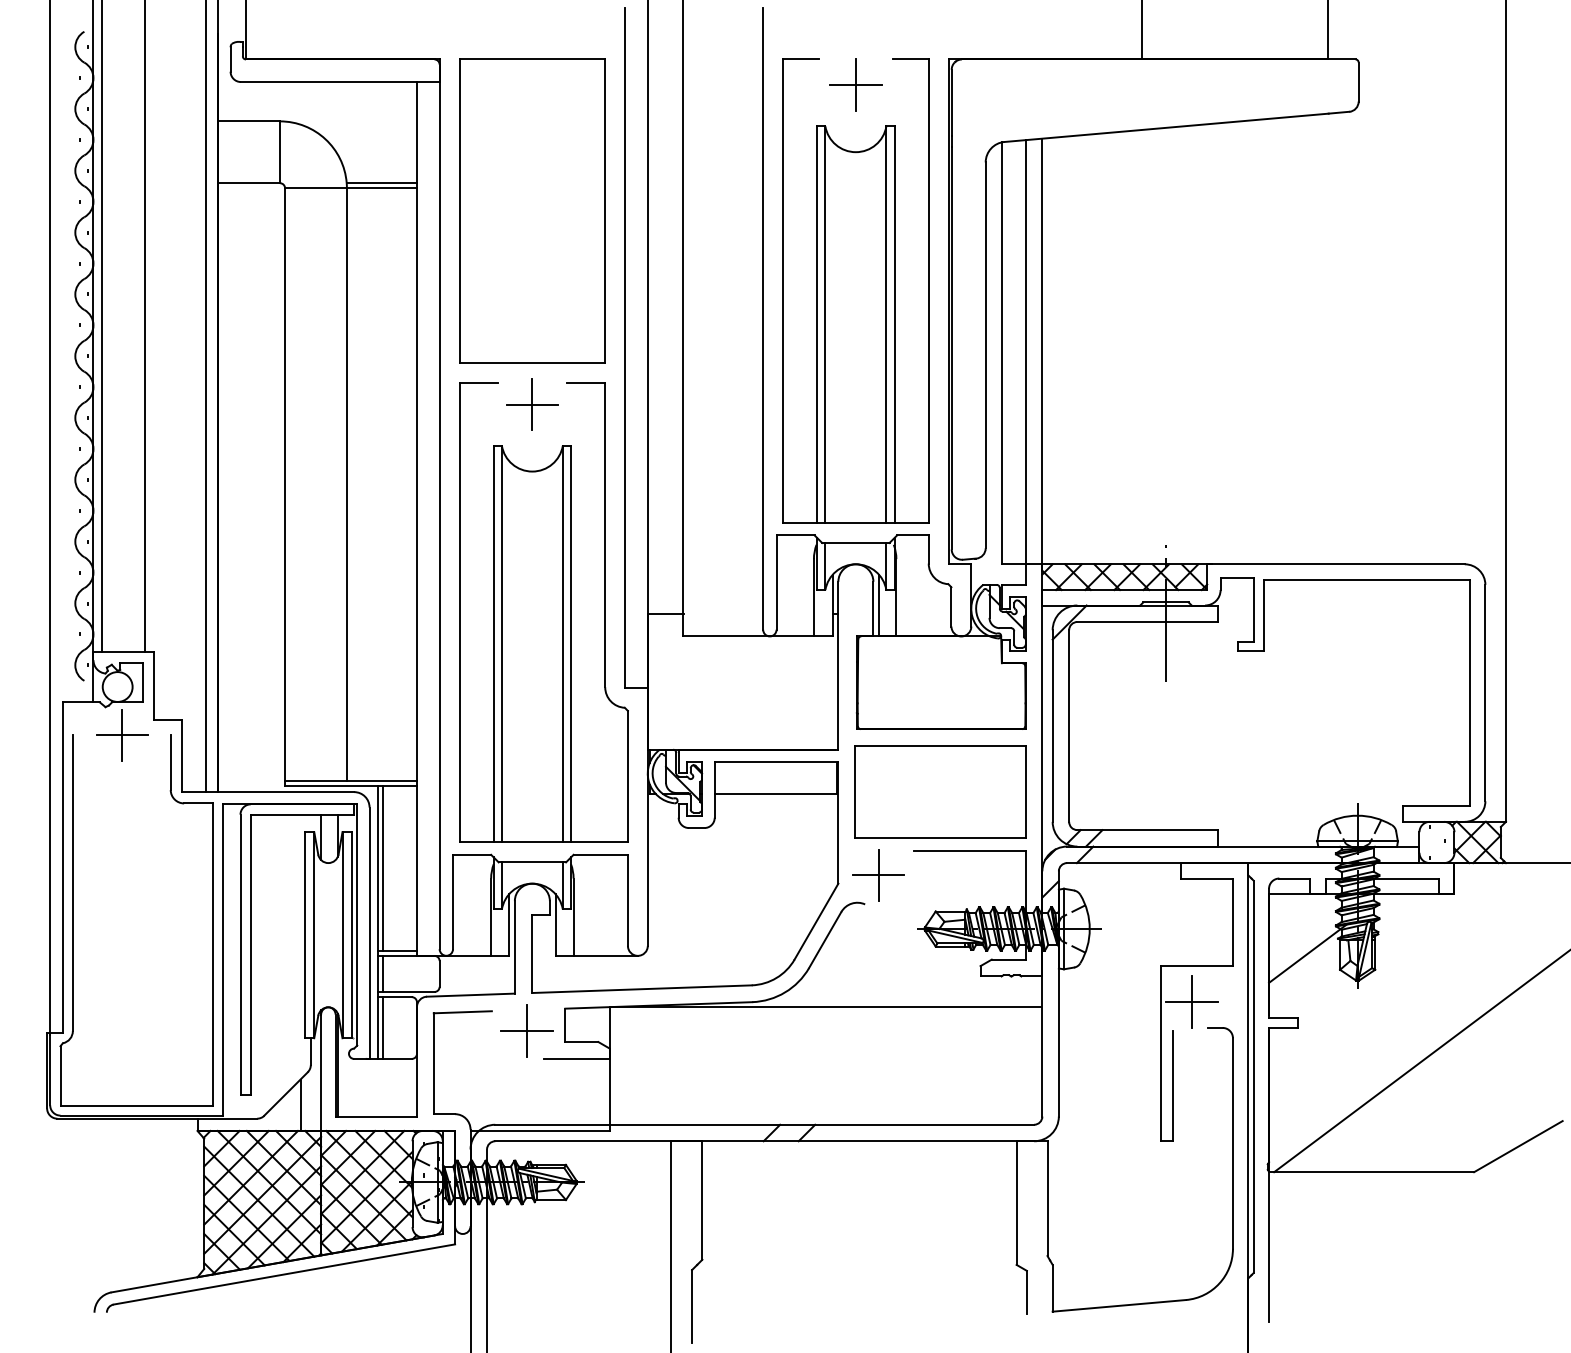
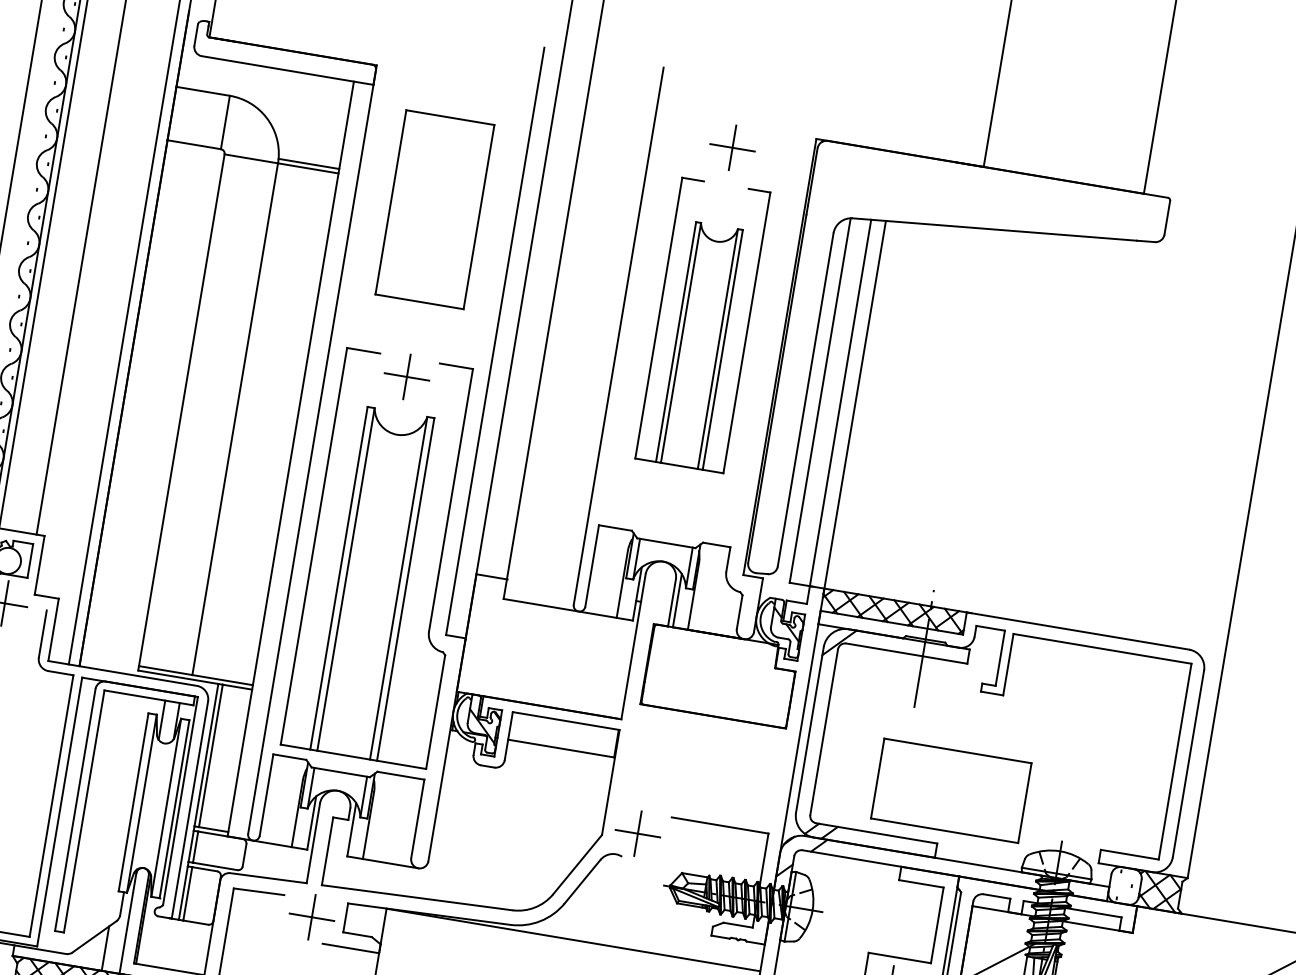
part: (532, 210) -> (435, 209), size x0.7
part: (855, 290) -> (702, 325), size x0.7
part: (940, 791) -> (951, 790), moved

